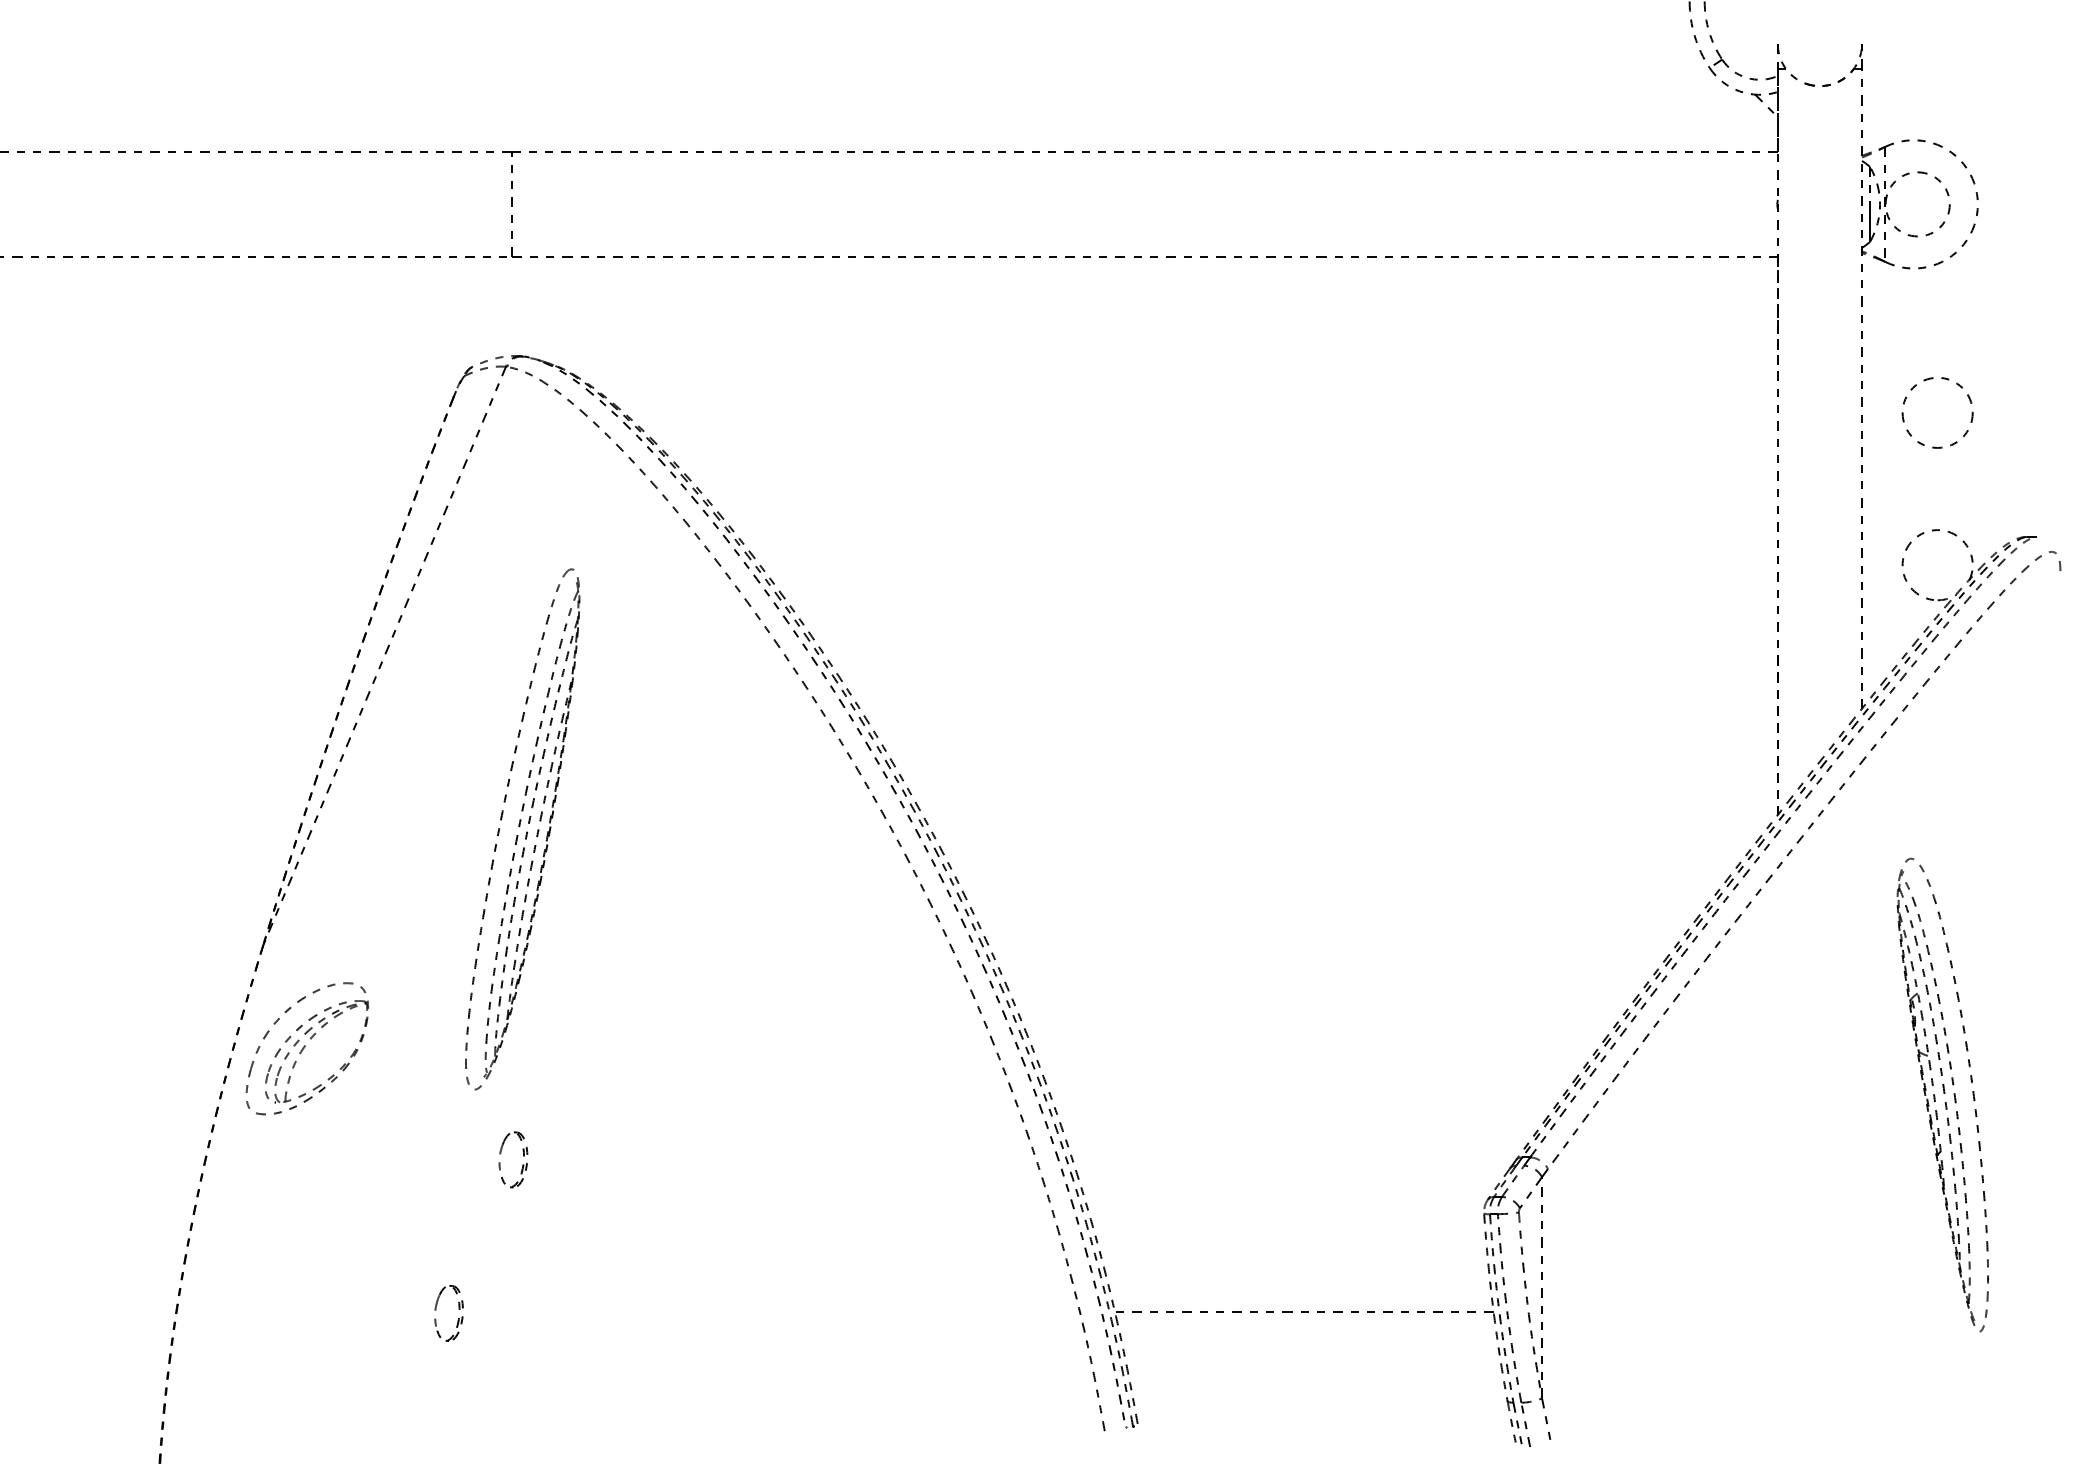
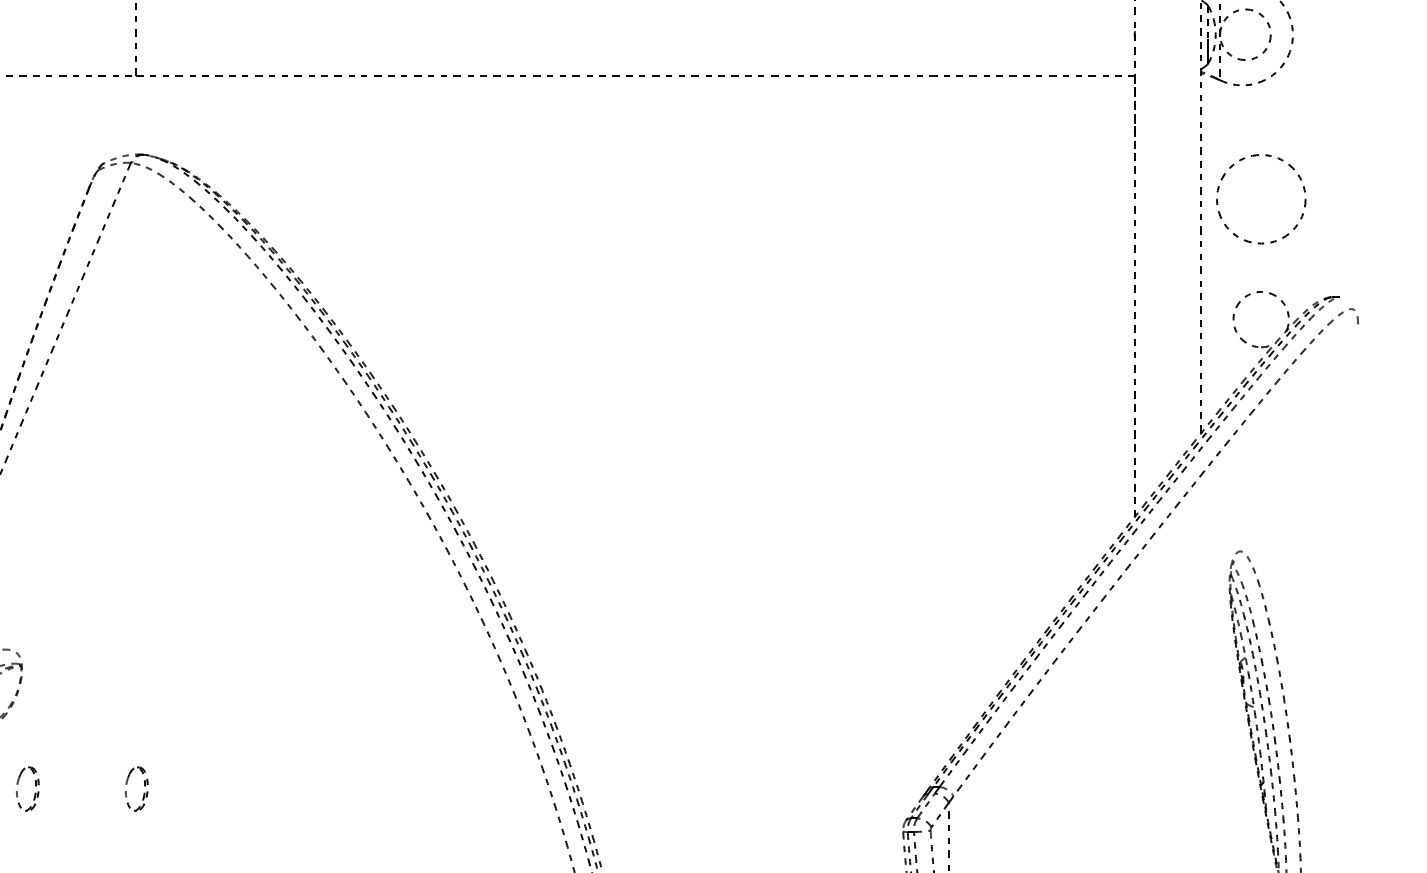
circle: (1937, 412) -> (1261, 199), size x1.6
part: (522, 829) -> (143, 528), removed
part: (384, 1164) -> (34, 792), added

